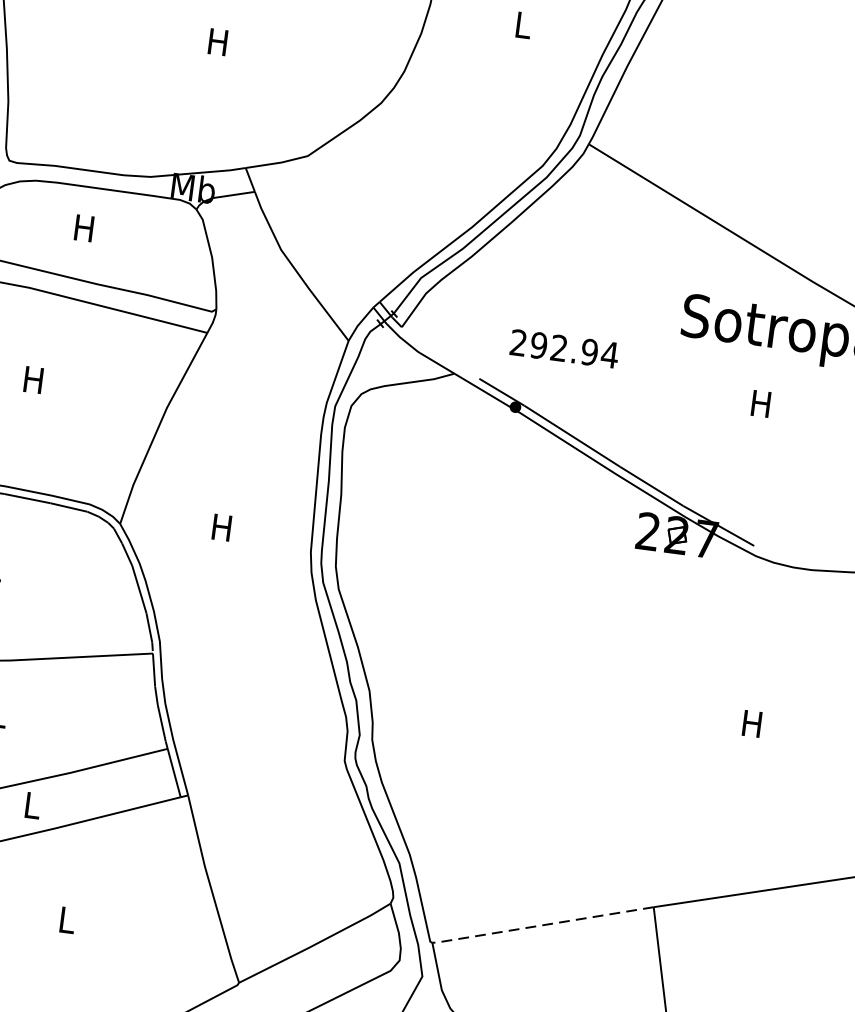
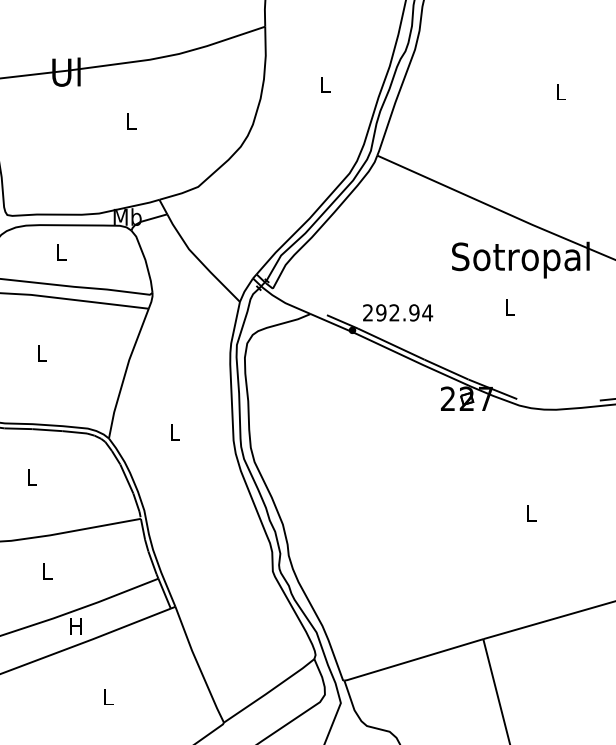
text: (217, 42) -> (130, 121), H -> L
text: (83, 228) -> (60, 252), H -> L
text: (565, 348) -> (398, 312), moved
text: (33, 379) -> (41, 353), H -> L
text: (760, 403) -> (509, 307), H -> L
text: (221, 527) -> (174, 432), H -> L
text: (751, 723) -> (530, 513), H -> L
text: (30, 805) -> (75, 626), L -> H
line: (540, 925) -> (412, 660), dashed -> solid

